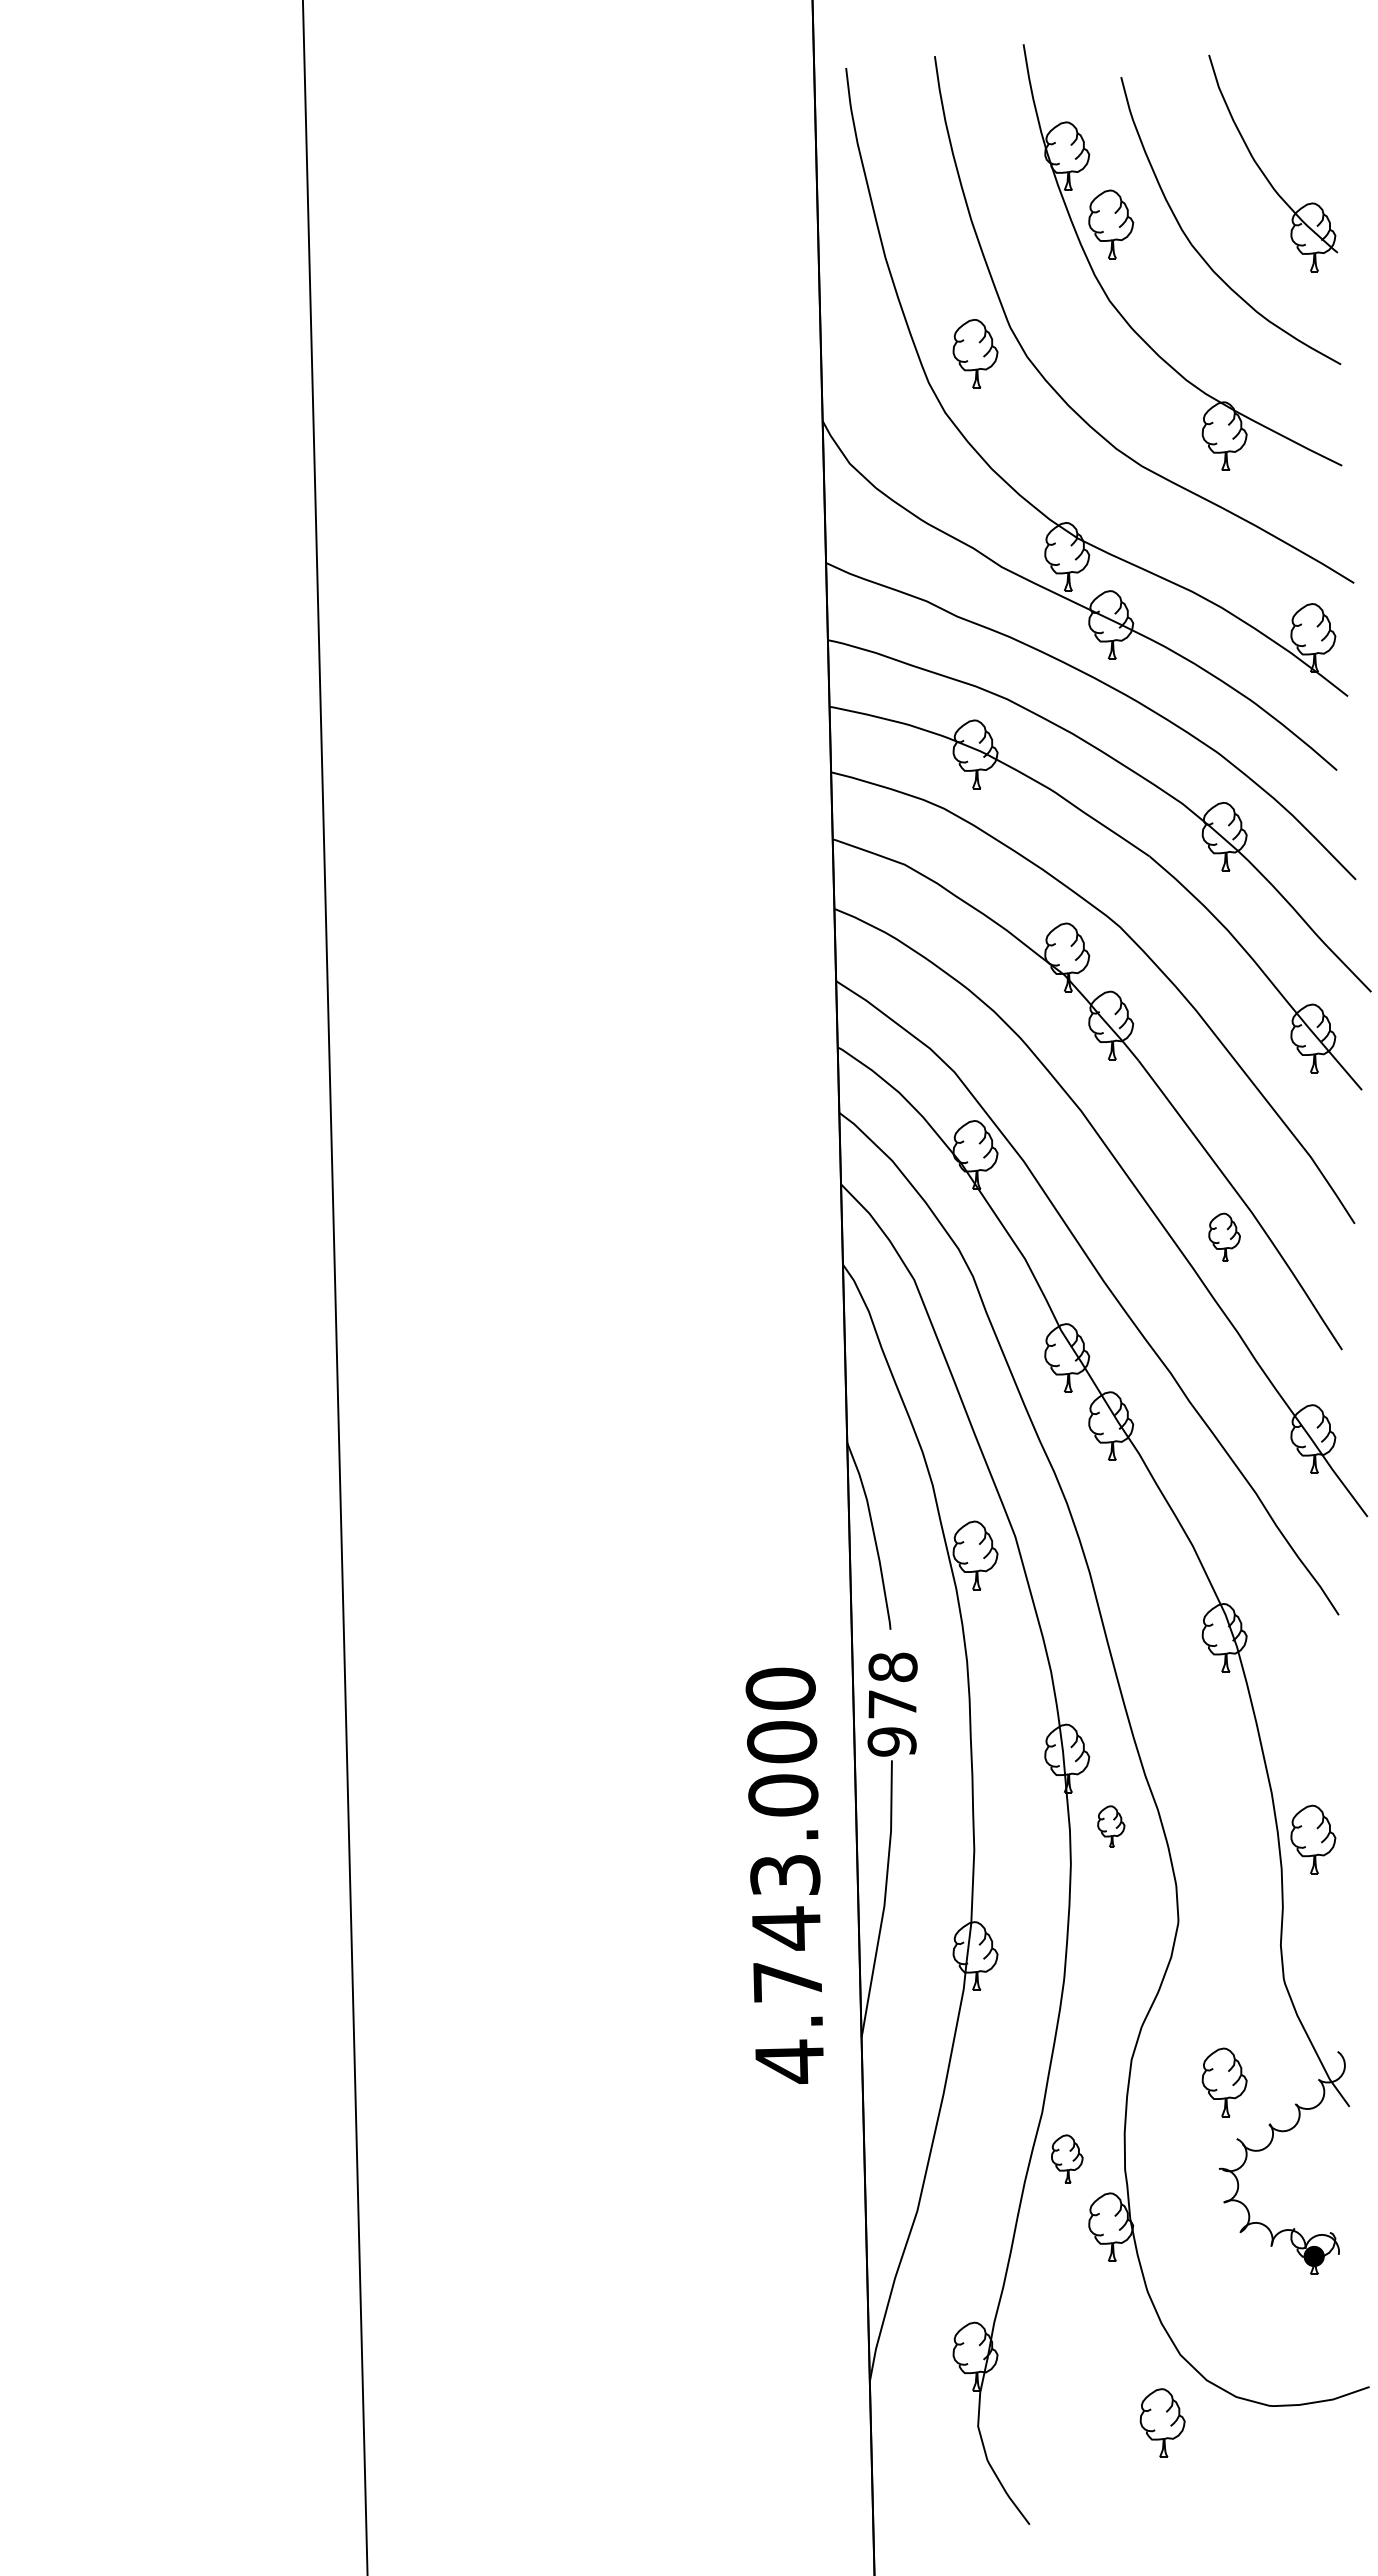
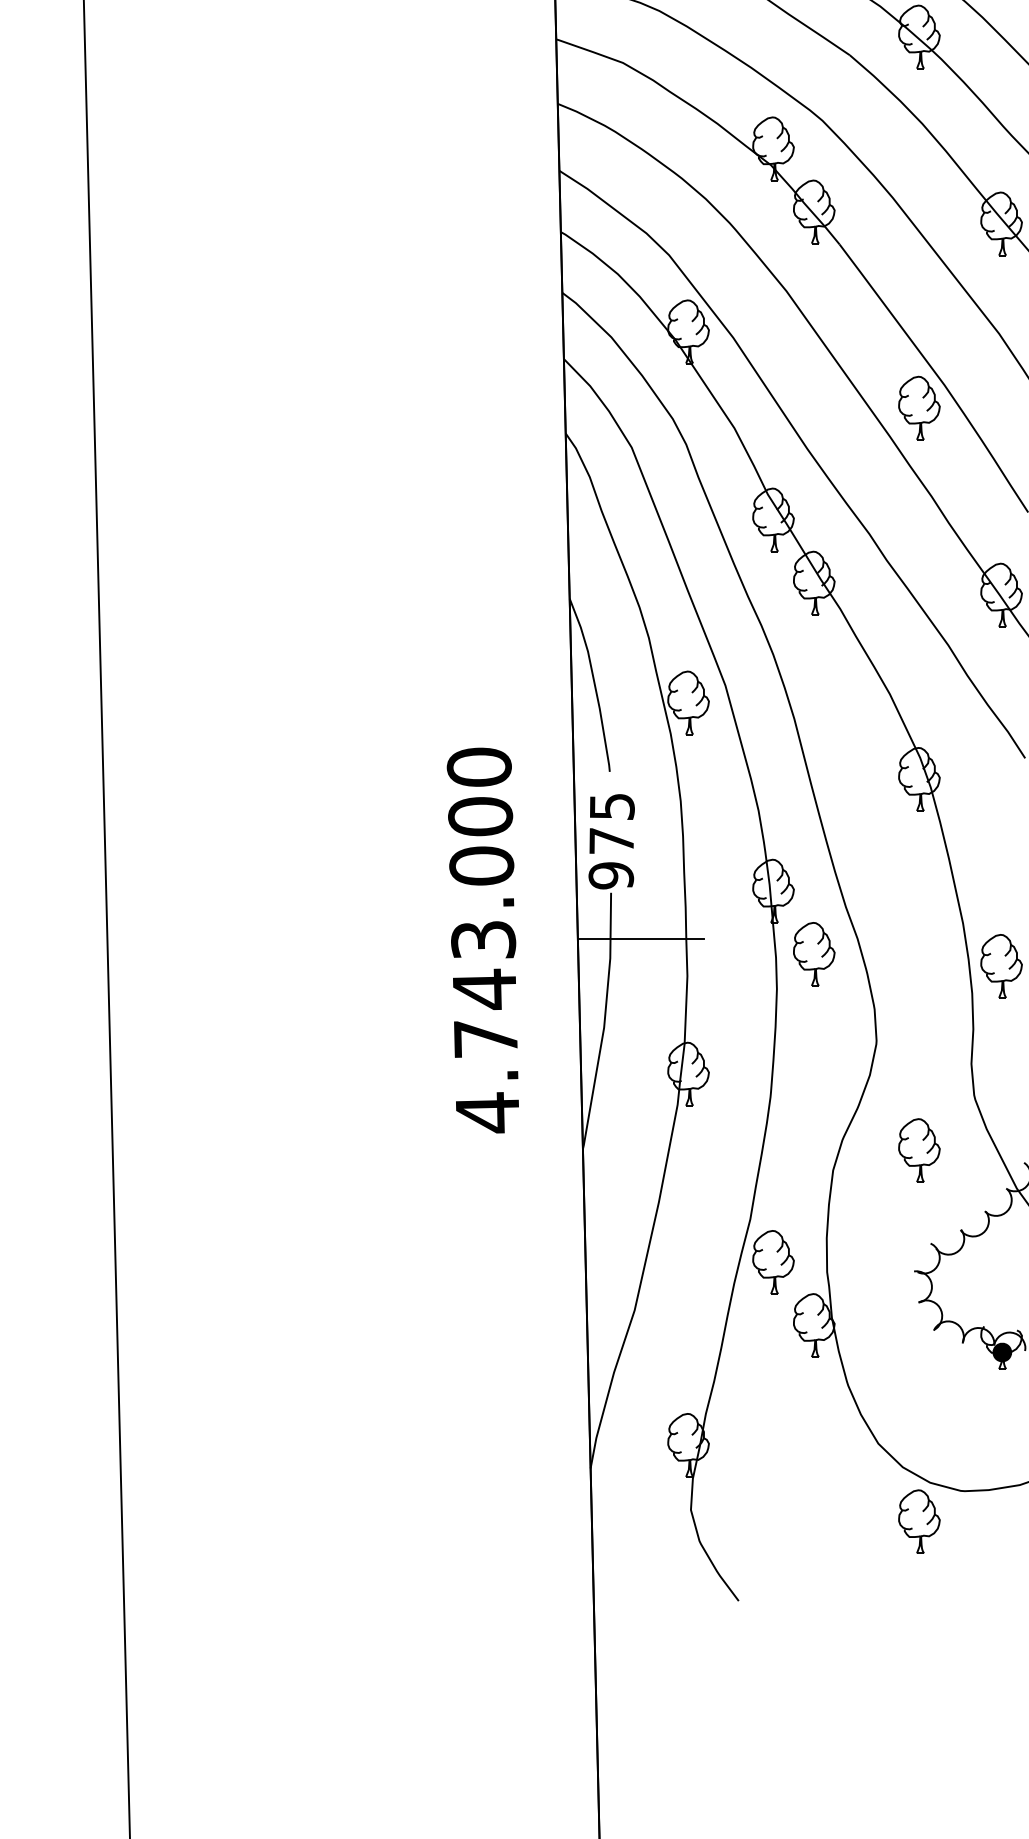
part: (1224, 1237) -> (919, 408), size x1.43
text: (892, 1667) -> (611, 806), 978 -> 975
line: (923, 1810) -> (640, 939), added
part: (1111, 1826) -> (814, 954), size x1.67
text: (784, 1875) -> (482, 940), moved
part: (1224, 2082) -> (919, 1150), moved
part: (1067, 2158) -> (773, 1261), size x1.43
part: (1162, 2422) -> (919, 1521), moved

